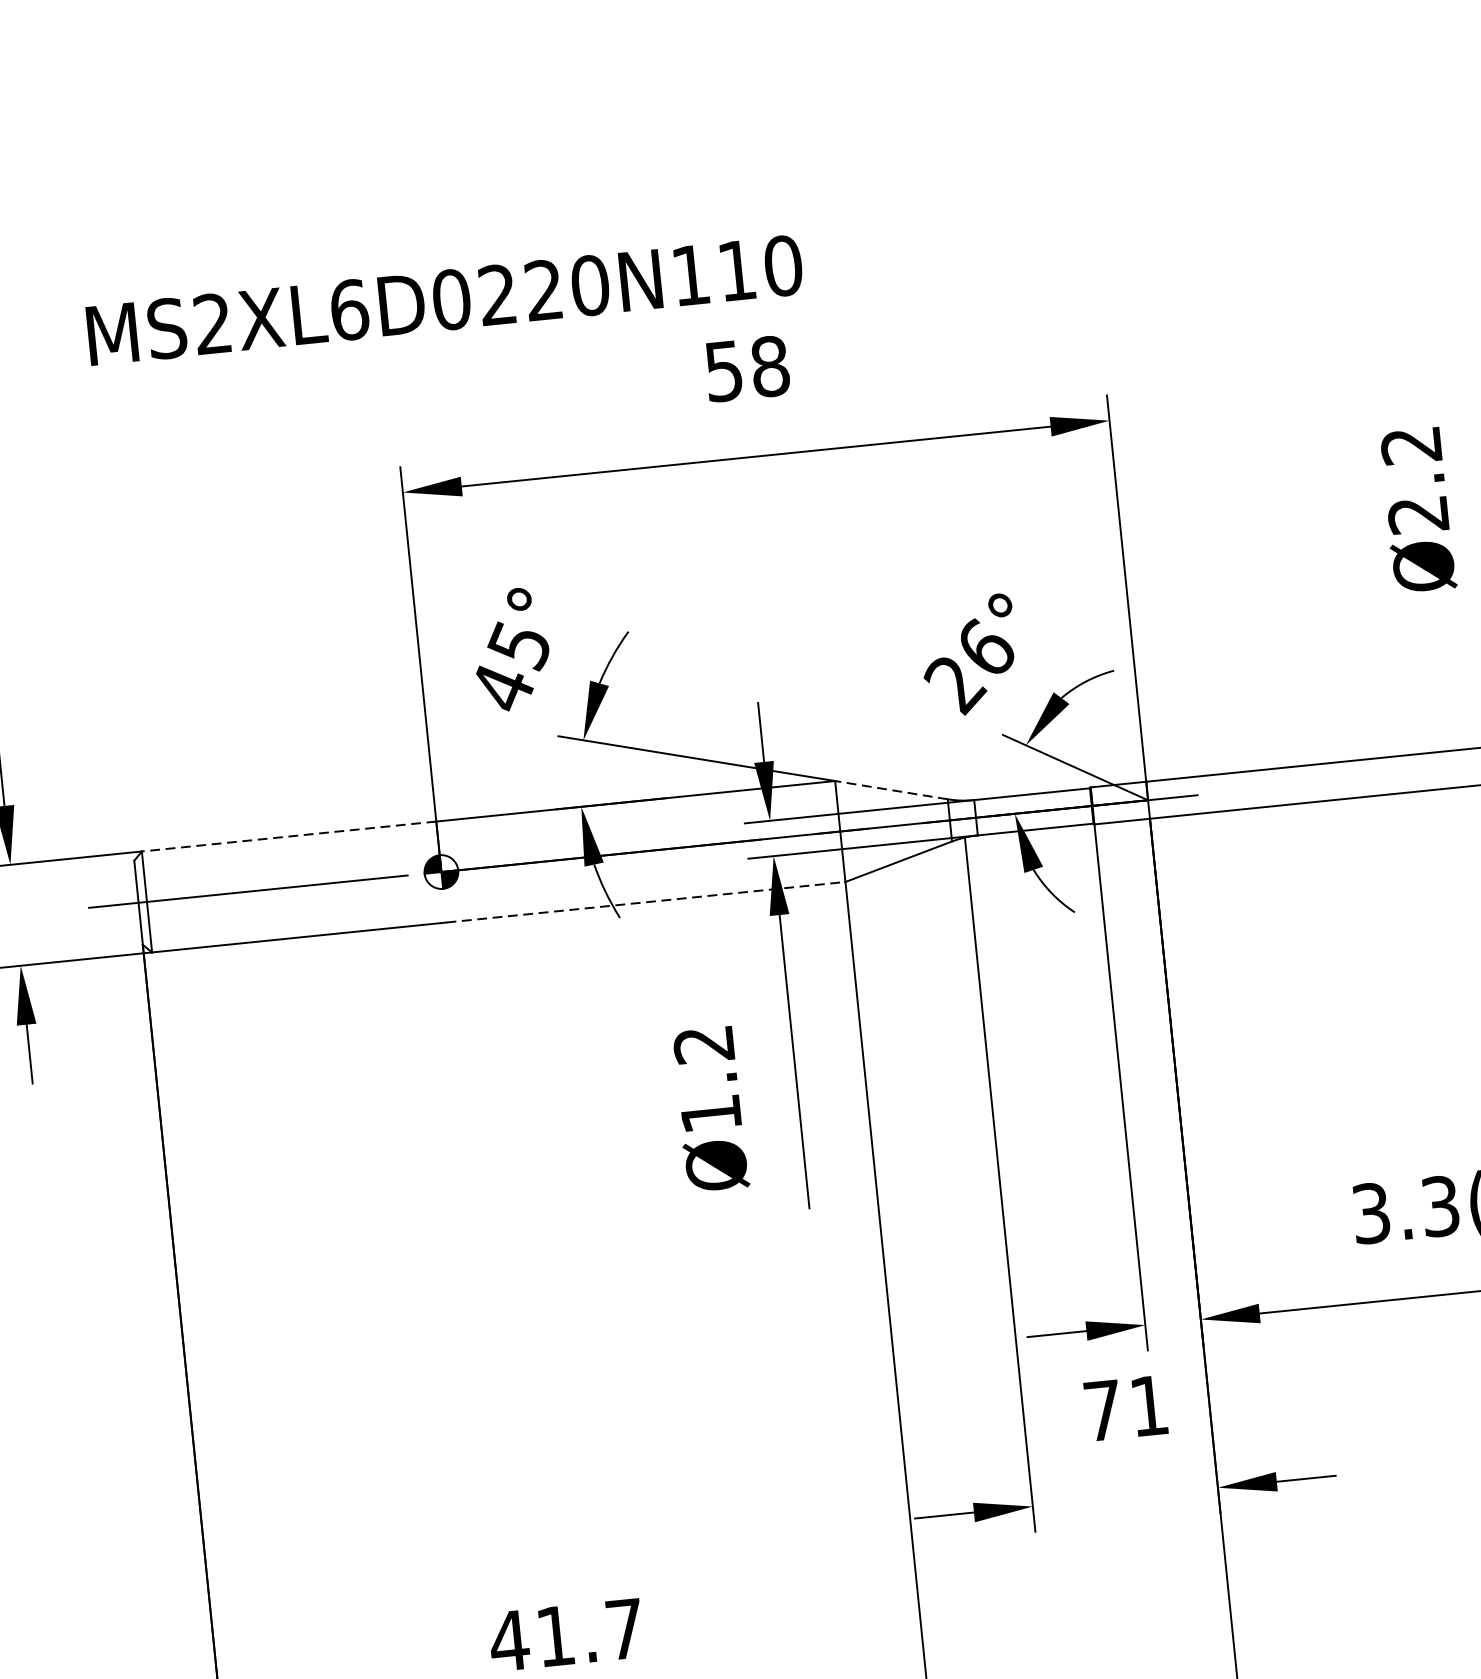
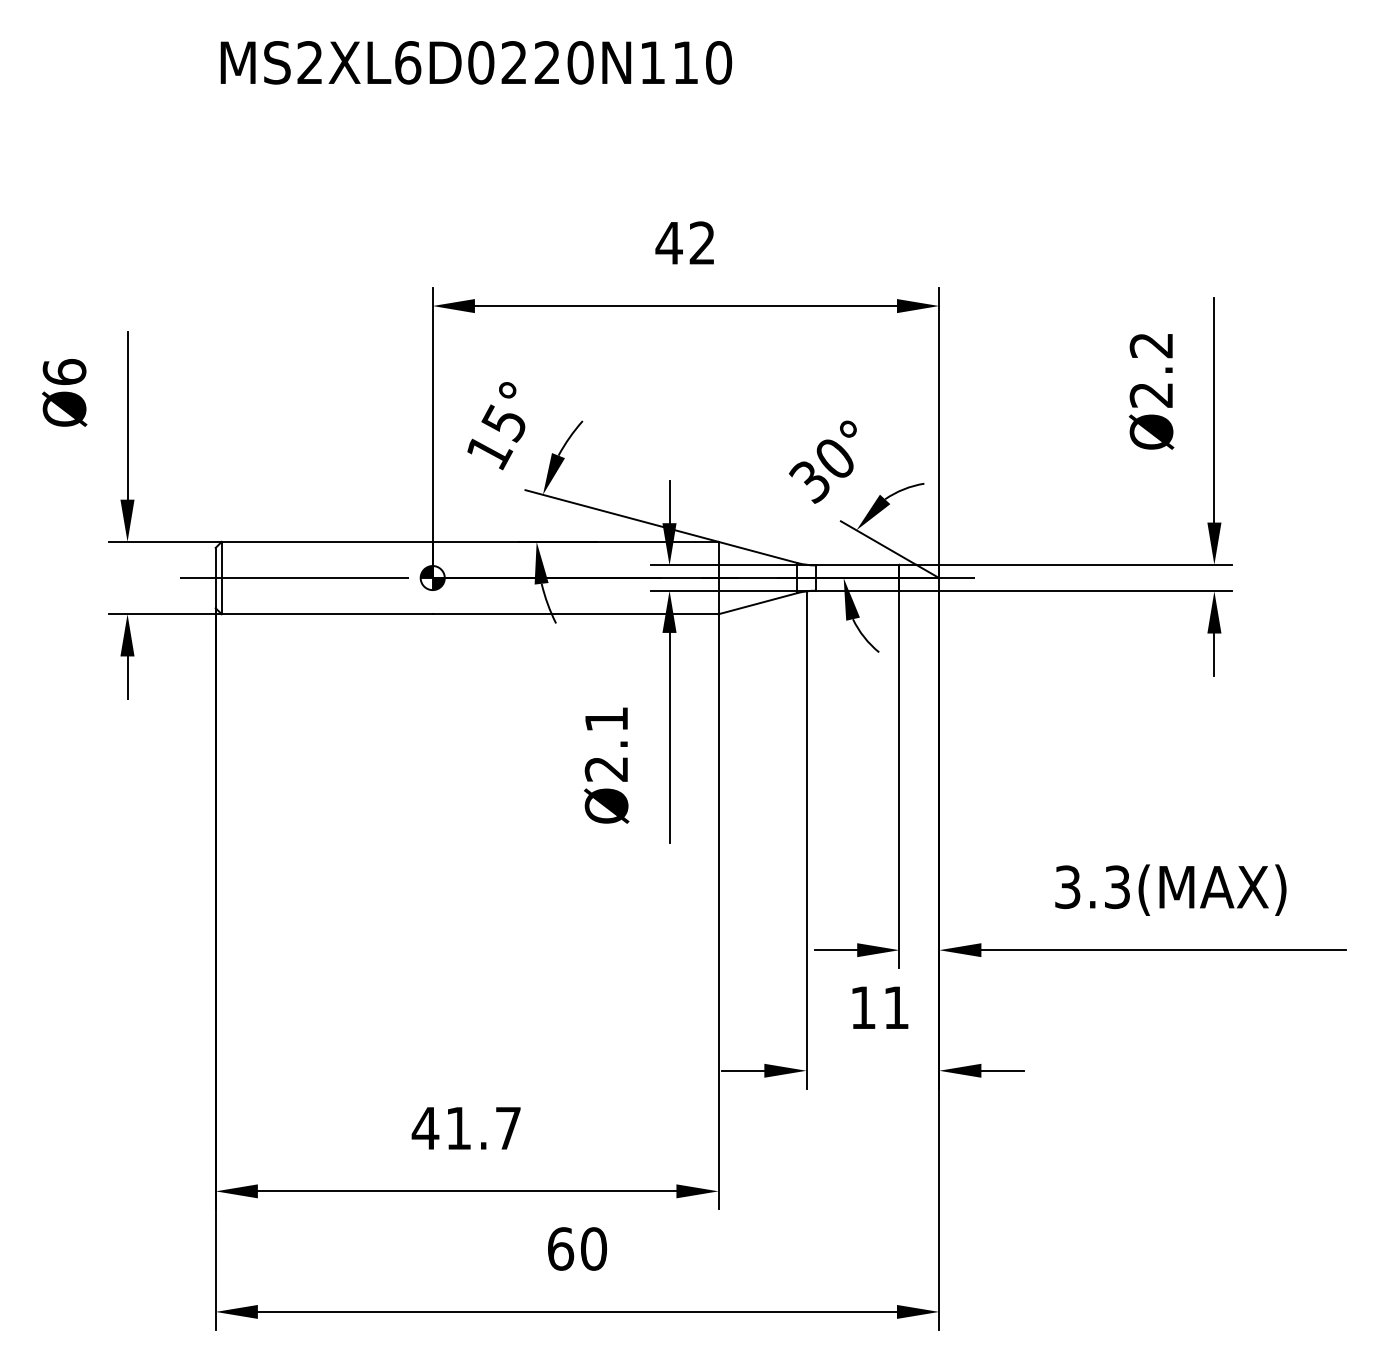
text: (445, 299) -> (476, 62), moved
text: (746, 369) -> (685, 243), 58 -> 42
text: (968, 666) -> (821, 470), 26° -> 30°
text: (504, 688) -> (490, 452), 45° -> 15°
line: (890, 790) -> (757, 552), dashed -> solid
line: (289, 835) -> (327, 541), dashed -> solid
line: (645, 902) -> (575, 614), dashed -> solid
text: (706, 1079) -> (605, 744), Ø1.2 -> Ø2.1
text: (1103, 1410) -> (863, 1007), 71 -> 11

